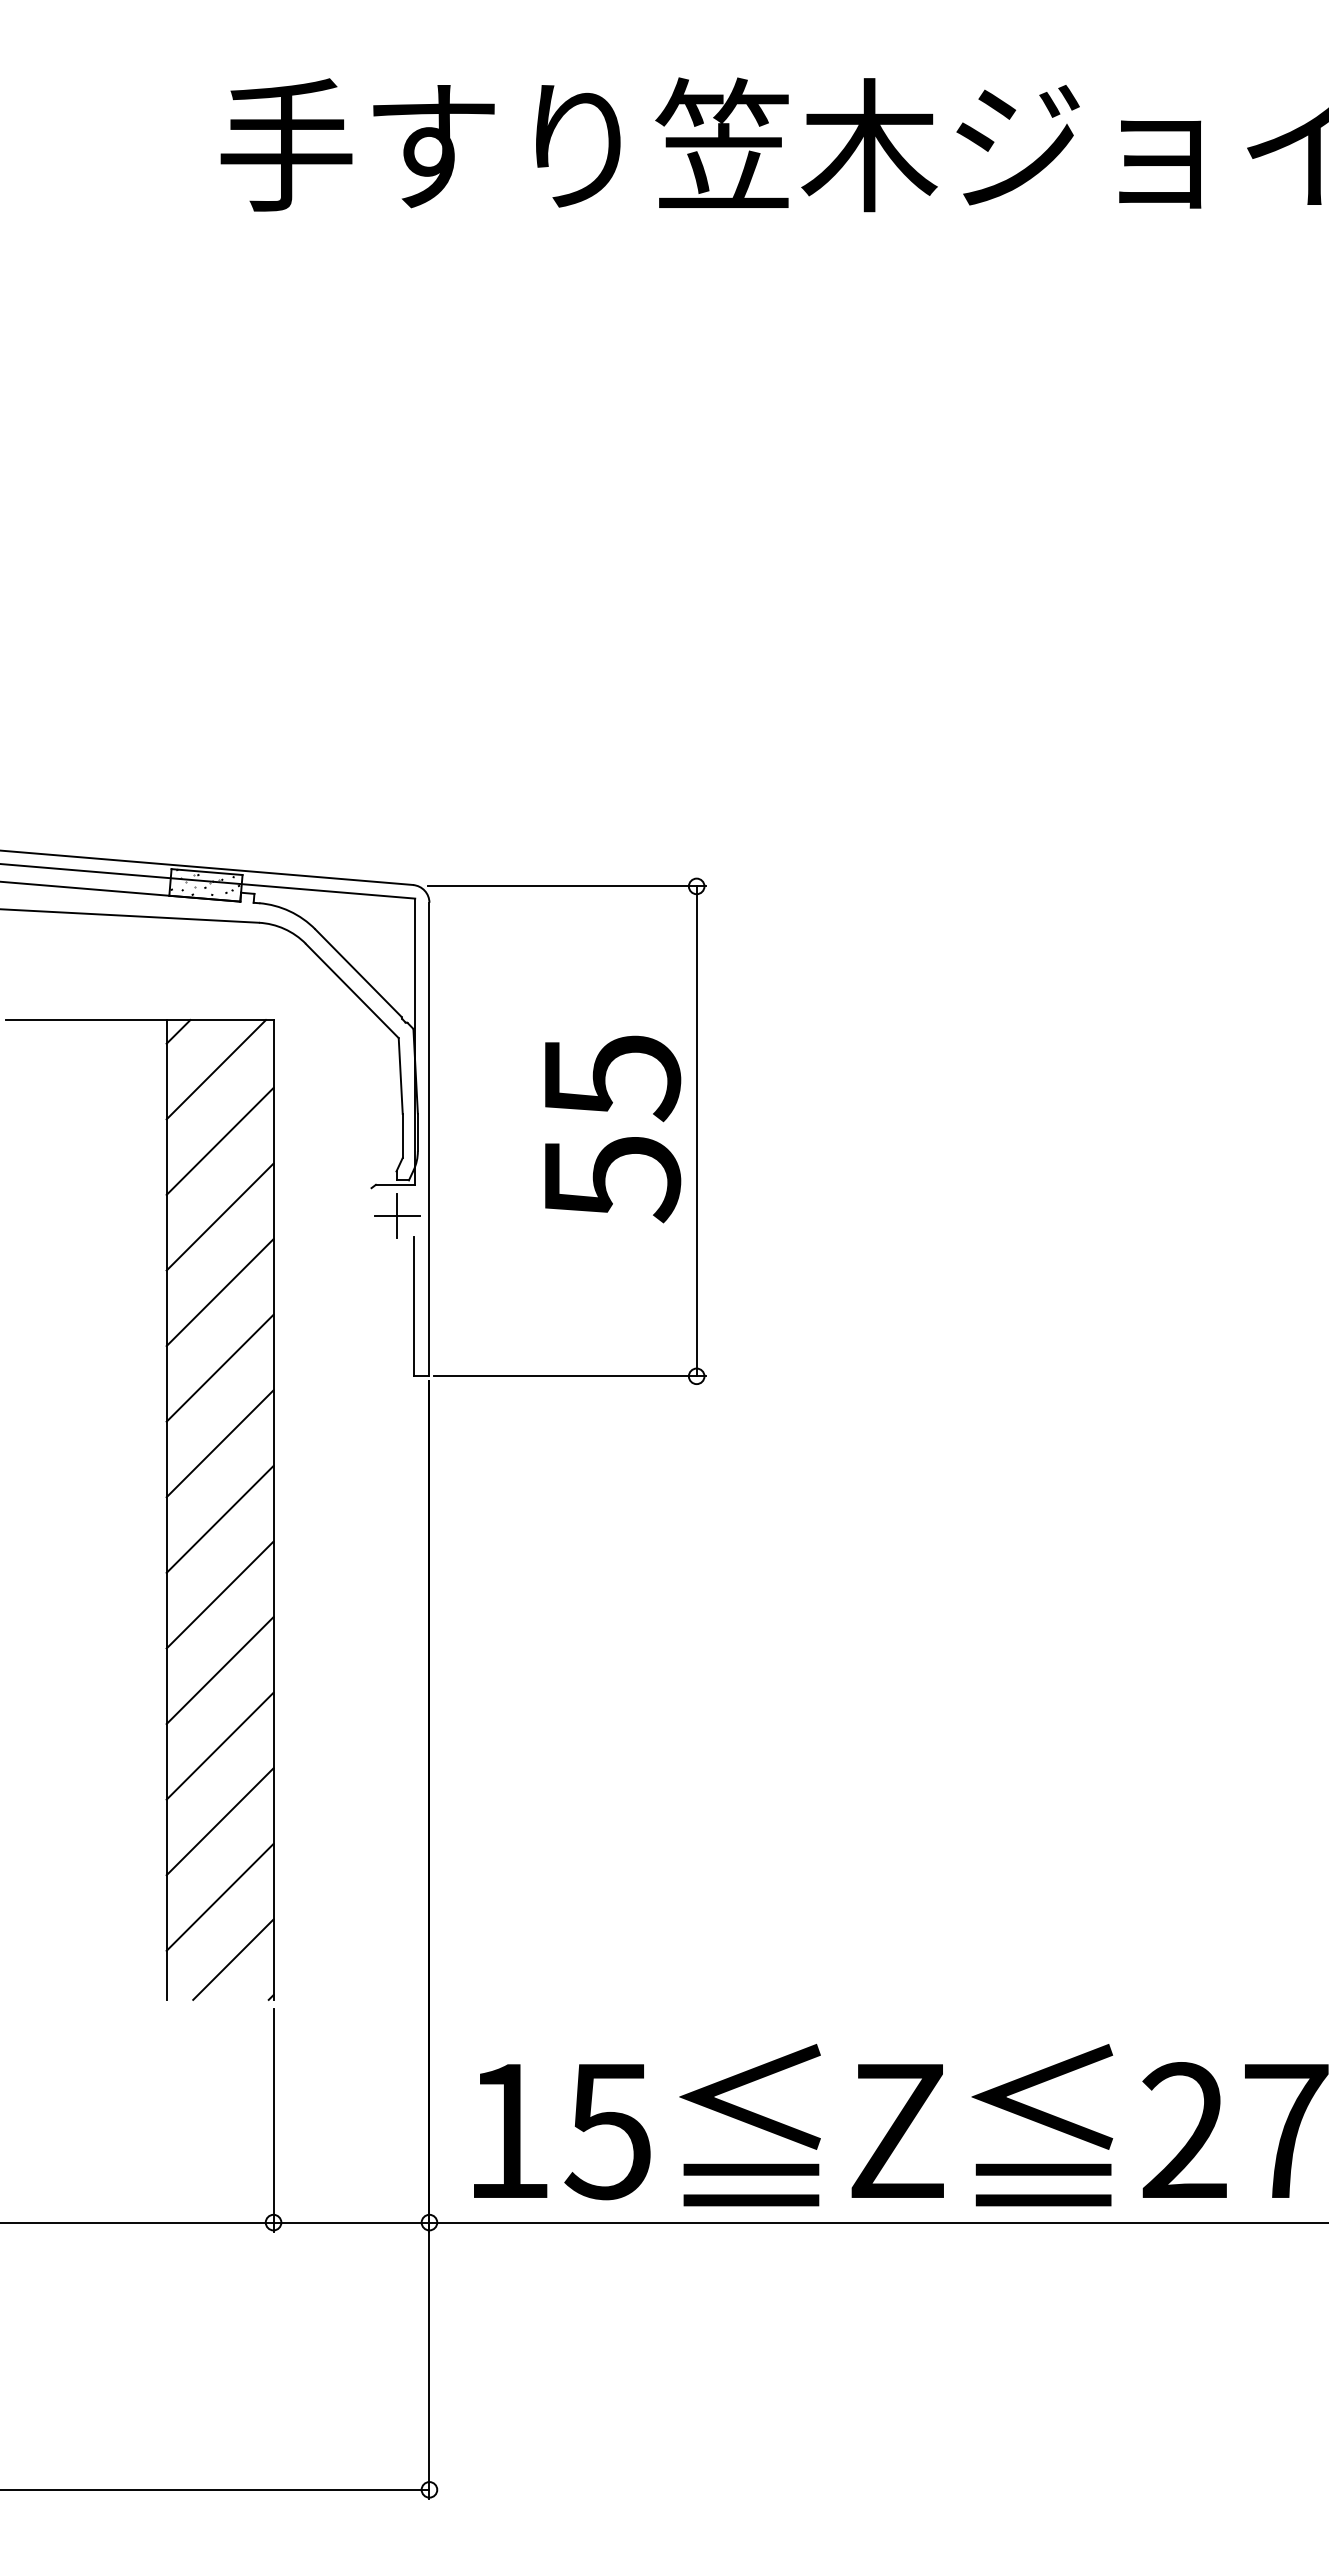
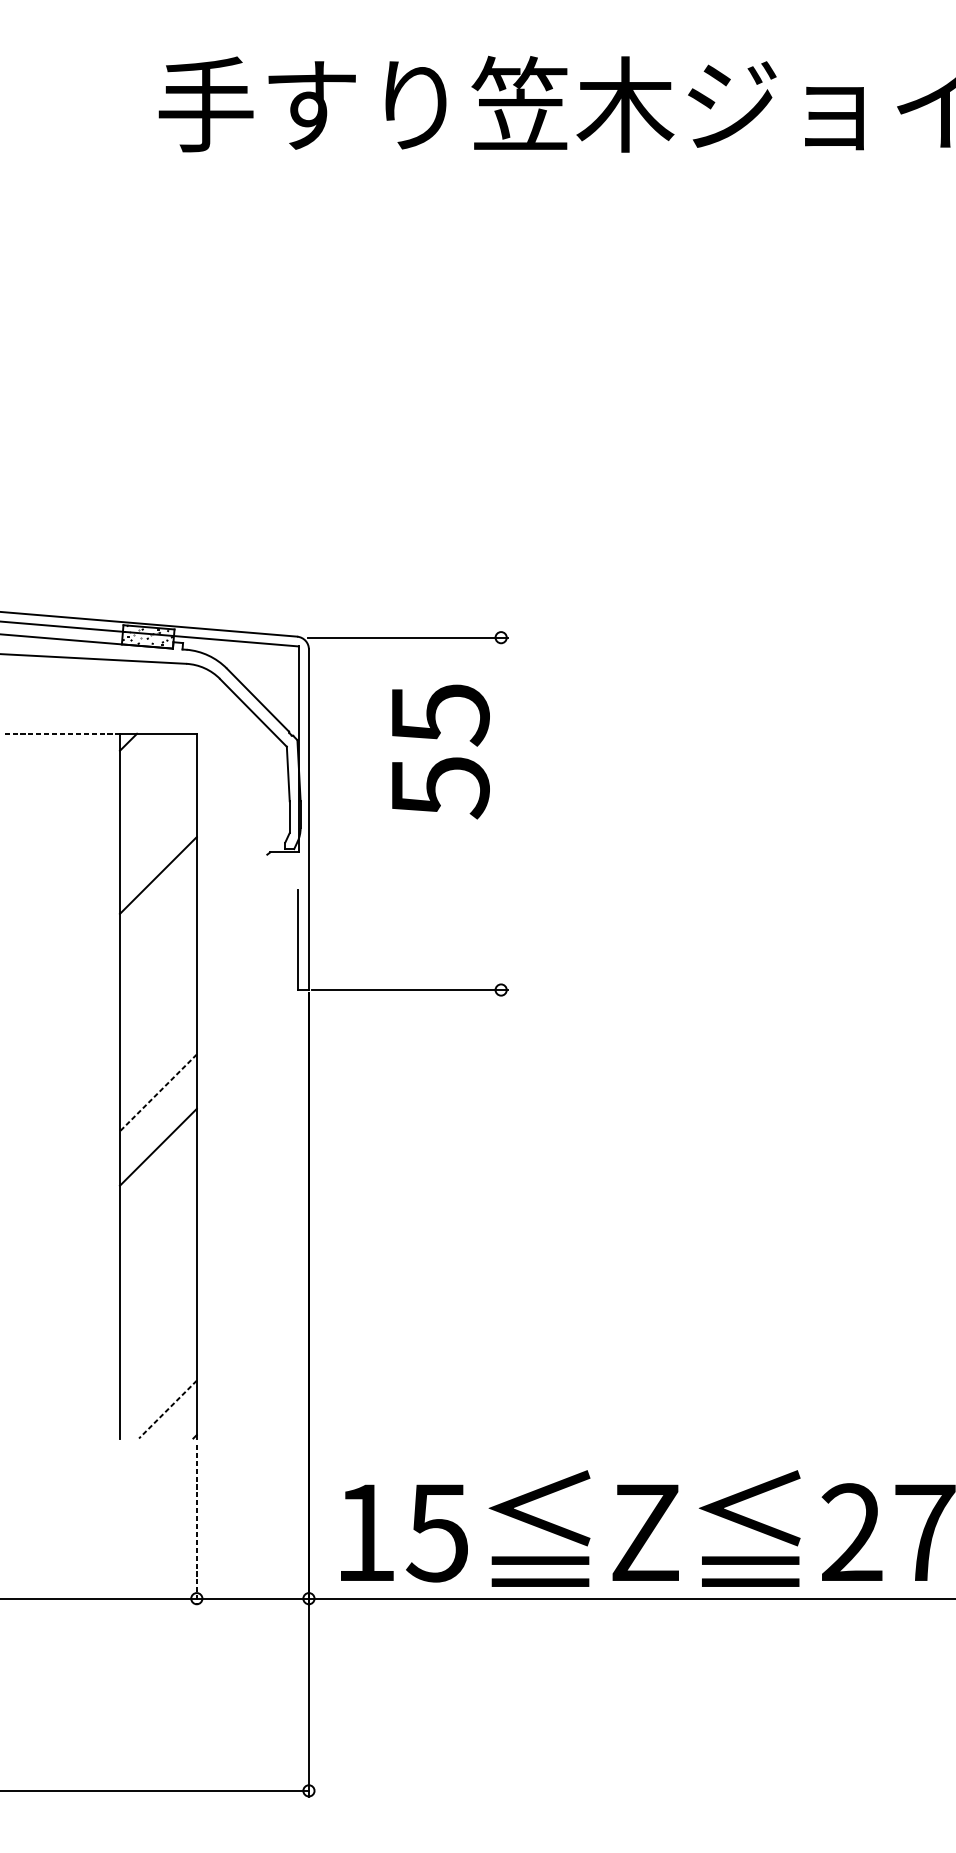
line: (87, 1020) -> (63, 734), solid -> dashed
line: (216, 1069) -> (155, 769), removed
text: (613, 1129) -> (441, 752), moved
line: (696, 1131) -> (501, 813), removed
line: (219, 1141) -> (157, 821), removed
part: (397, 1215) -> (285, 874), removed
line: (219, 1292) -> (157, 929), removed
line: (219, 1367) -> (157, 983), removed
line: (219, 1443) -> (157, 1038), removed
line: (220, 1519) -> (158, 1092), solid -> dashed
line: (219, 1670) -> (157, 1201), removed
line: (219, 1745) -> (157, 1255), removed
line: (219, 1821) -> (157, 1310), removed
line: (219, 1896) -> (157, 1364), removed
line: (233, 1959) -> (168, 1409), solid -> dashed
line: (273, 2120) -> (196, 1525), solid -> dashed

